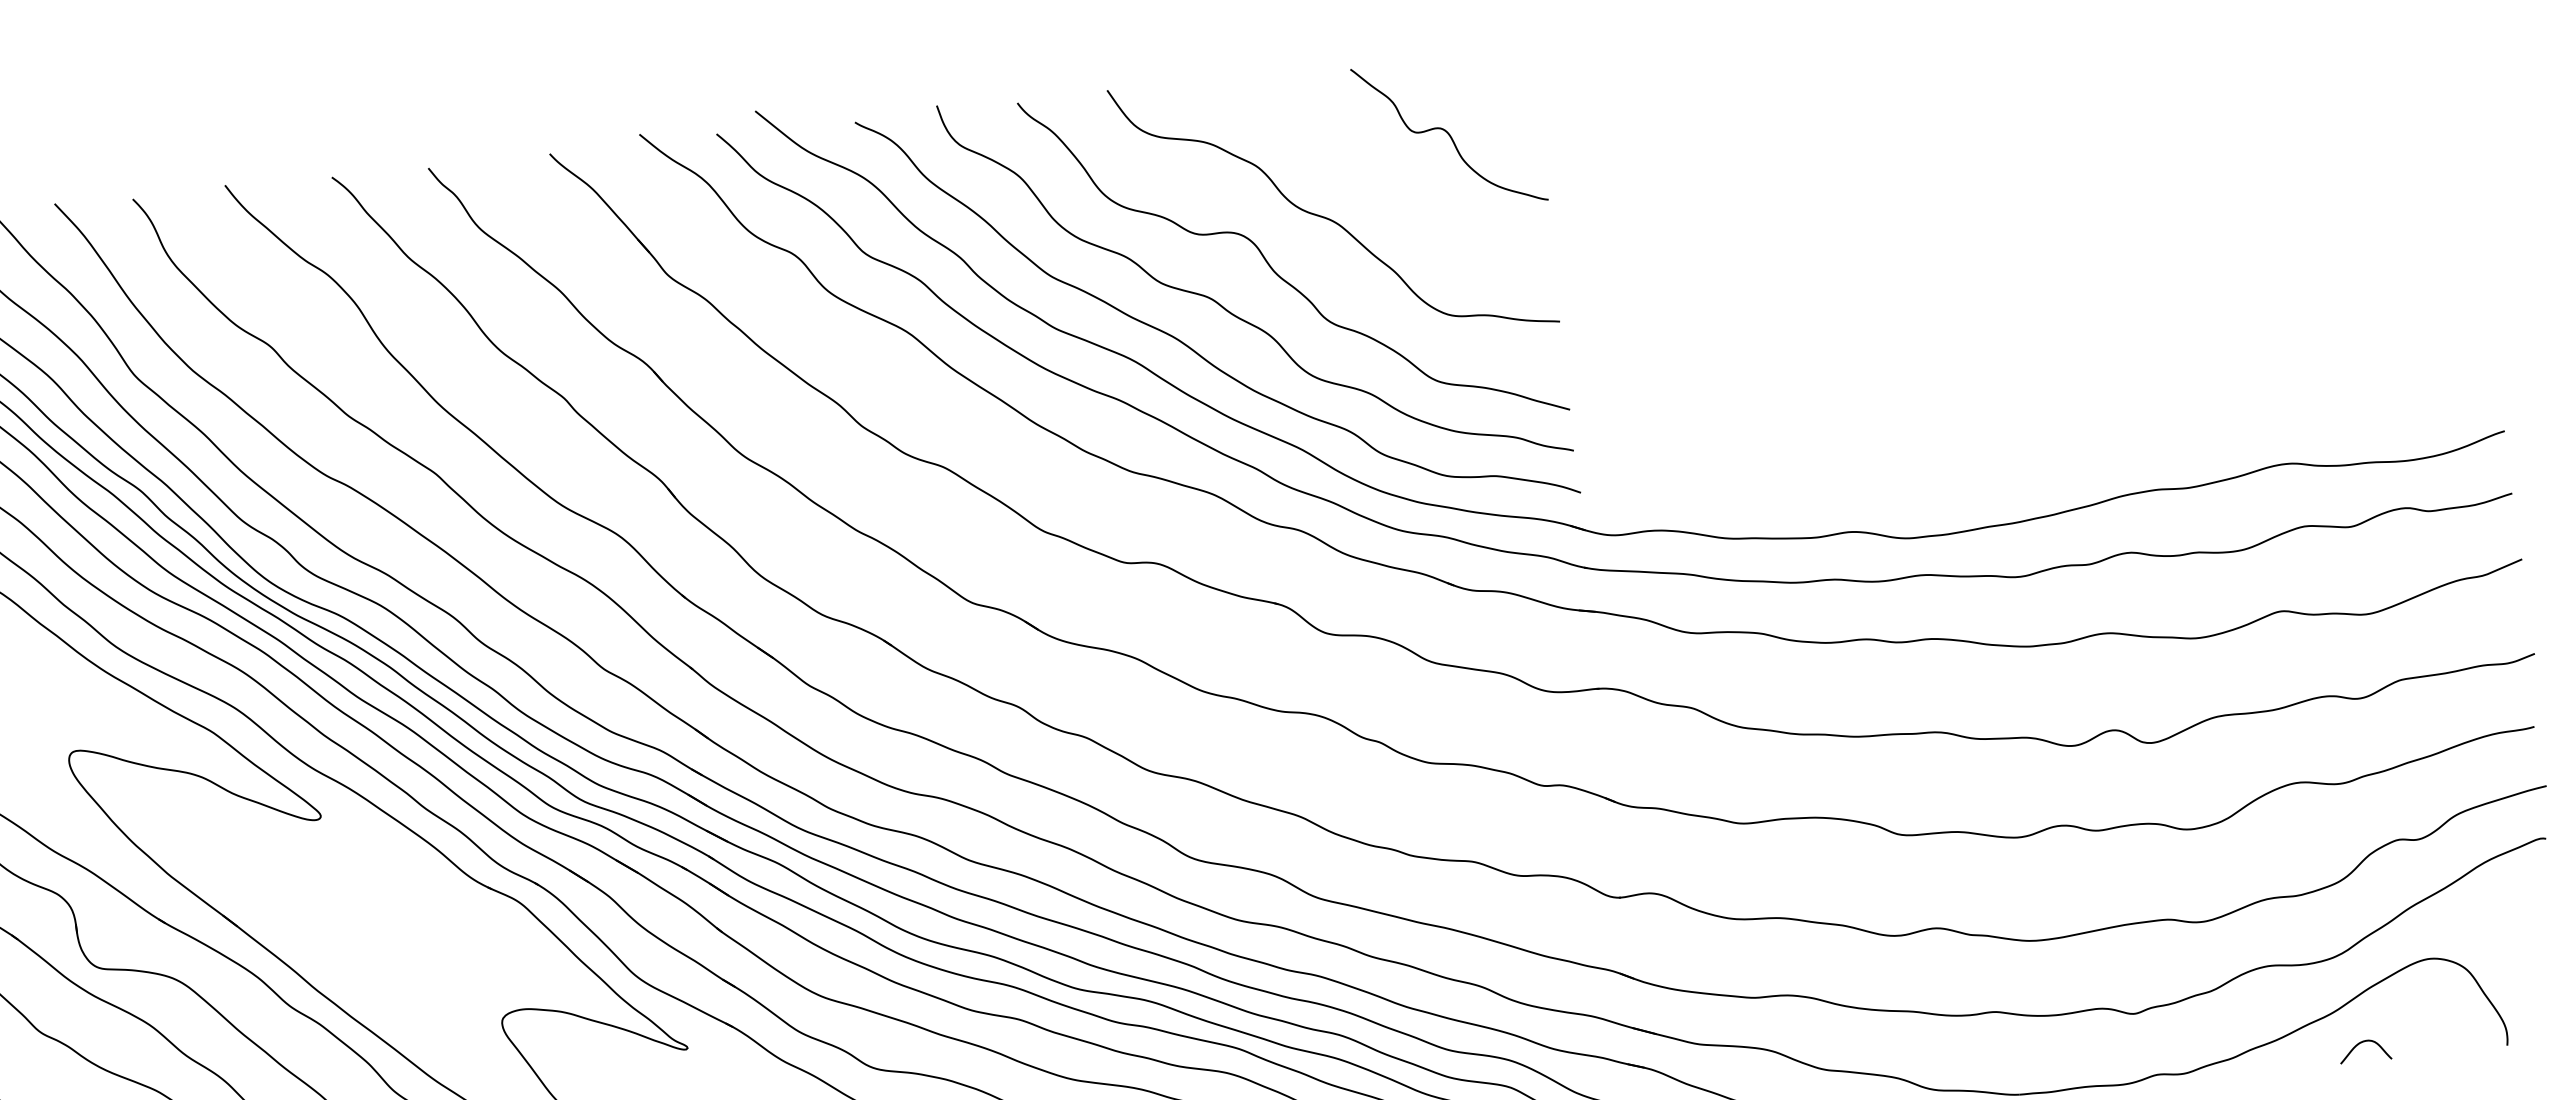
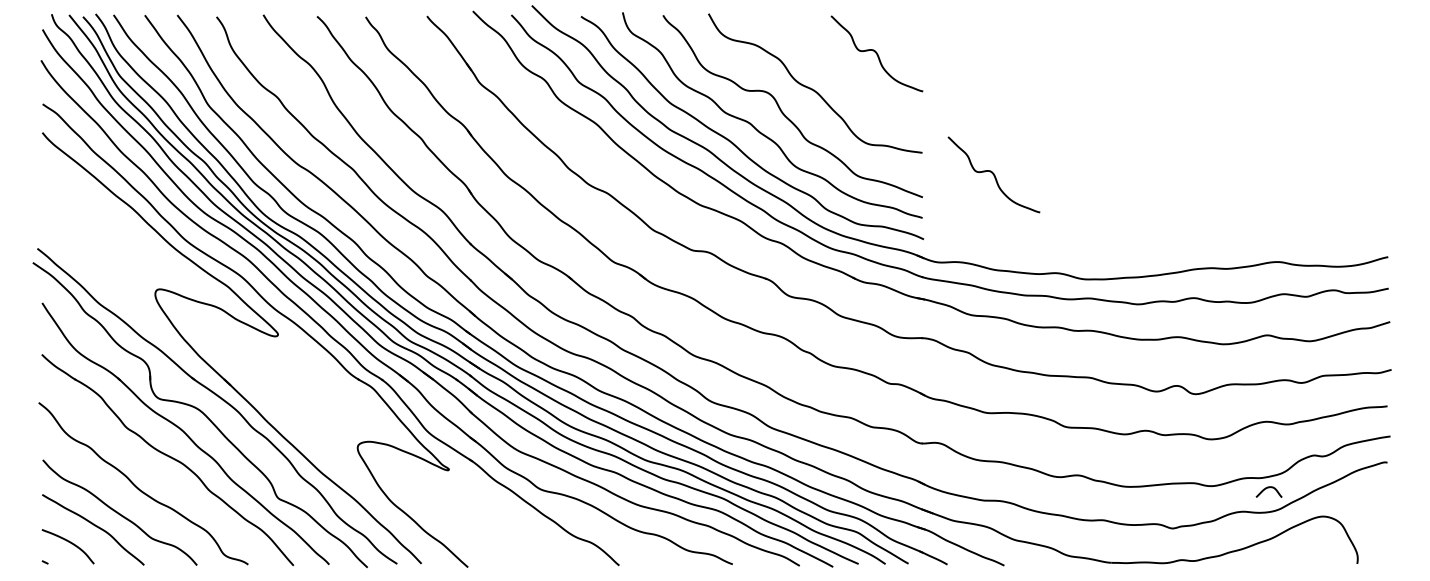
curve: (1705, 349) -> (993, 174), added
curve: (2359, 1046) -> (1266, 489), moved

